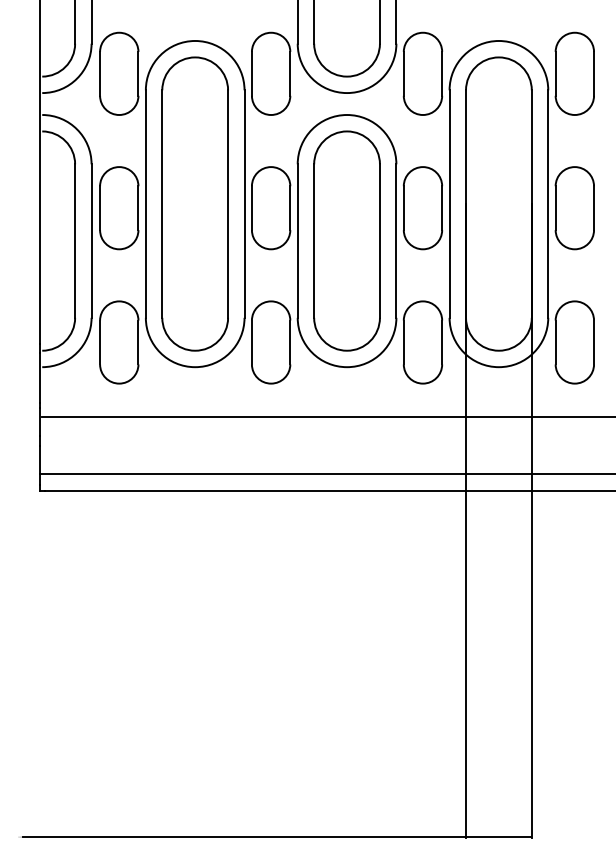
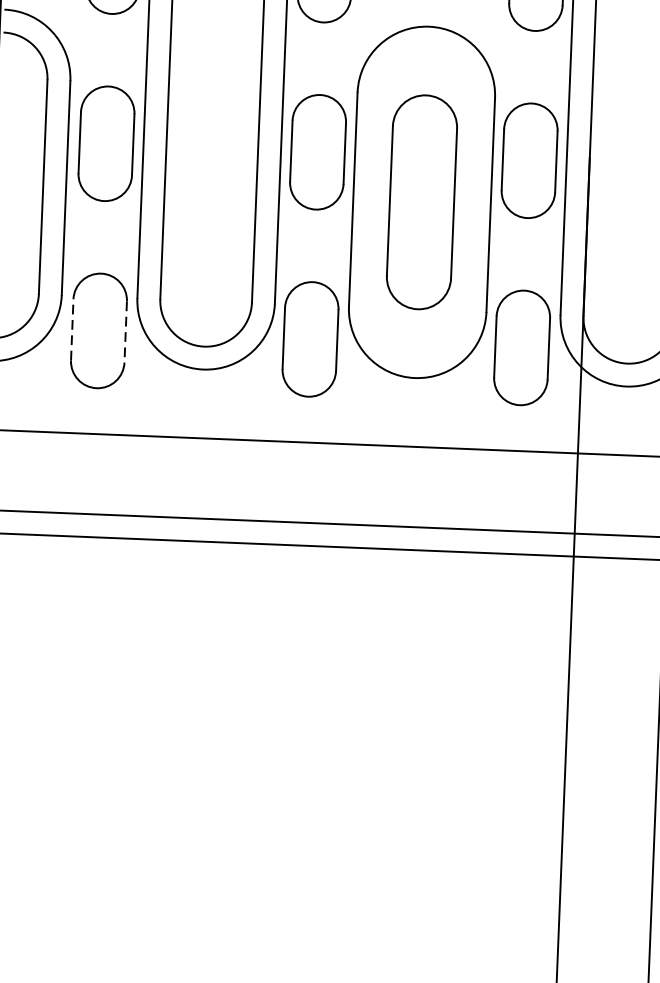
part: (346, 240) -> (421, 201), size x0.7
line: (100, 342) -> (72, 329), solid -> dashed
line: (138, 342) -> (125, 331), solid -> dashed

